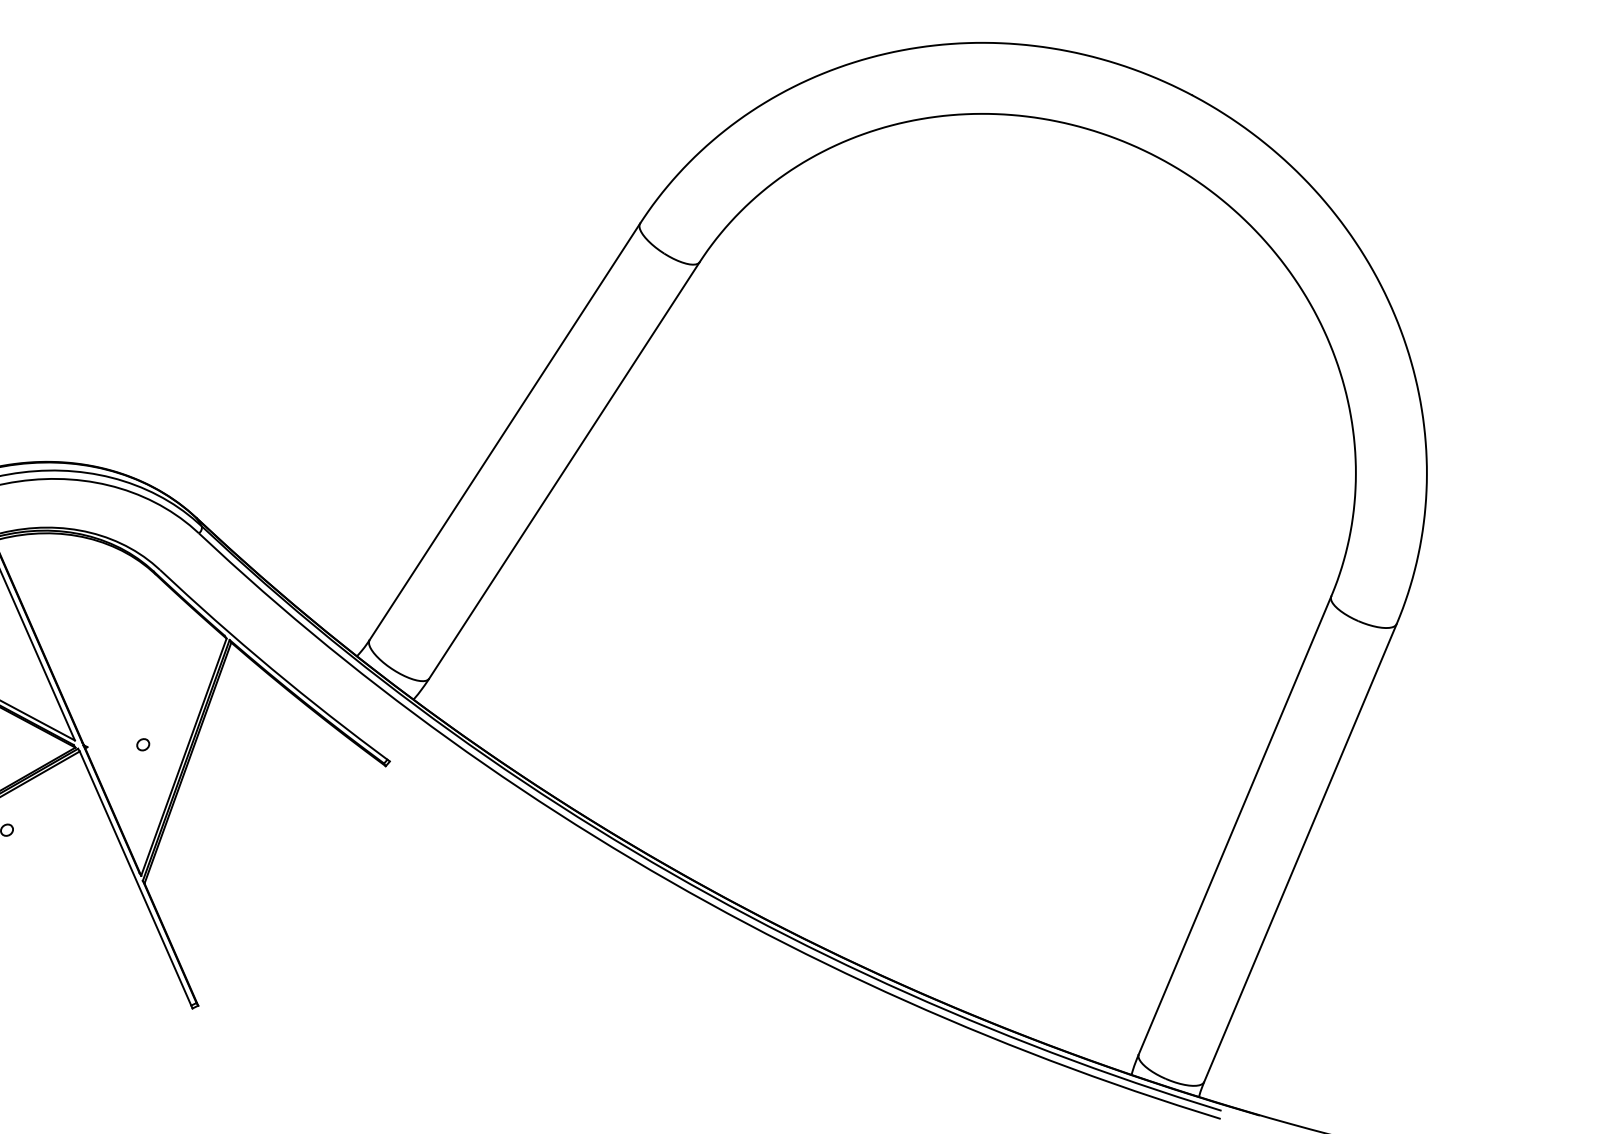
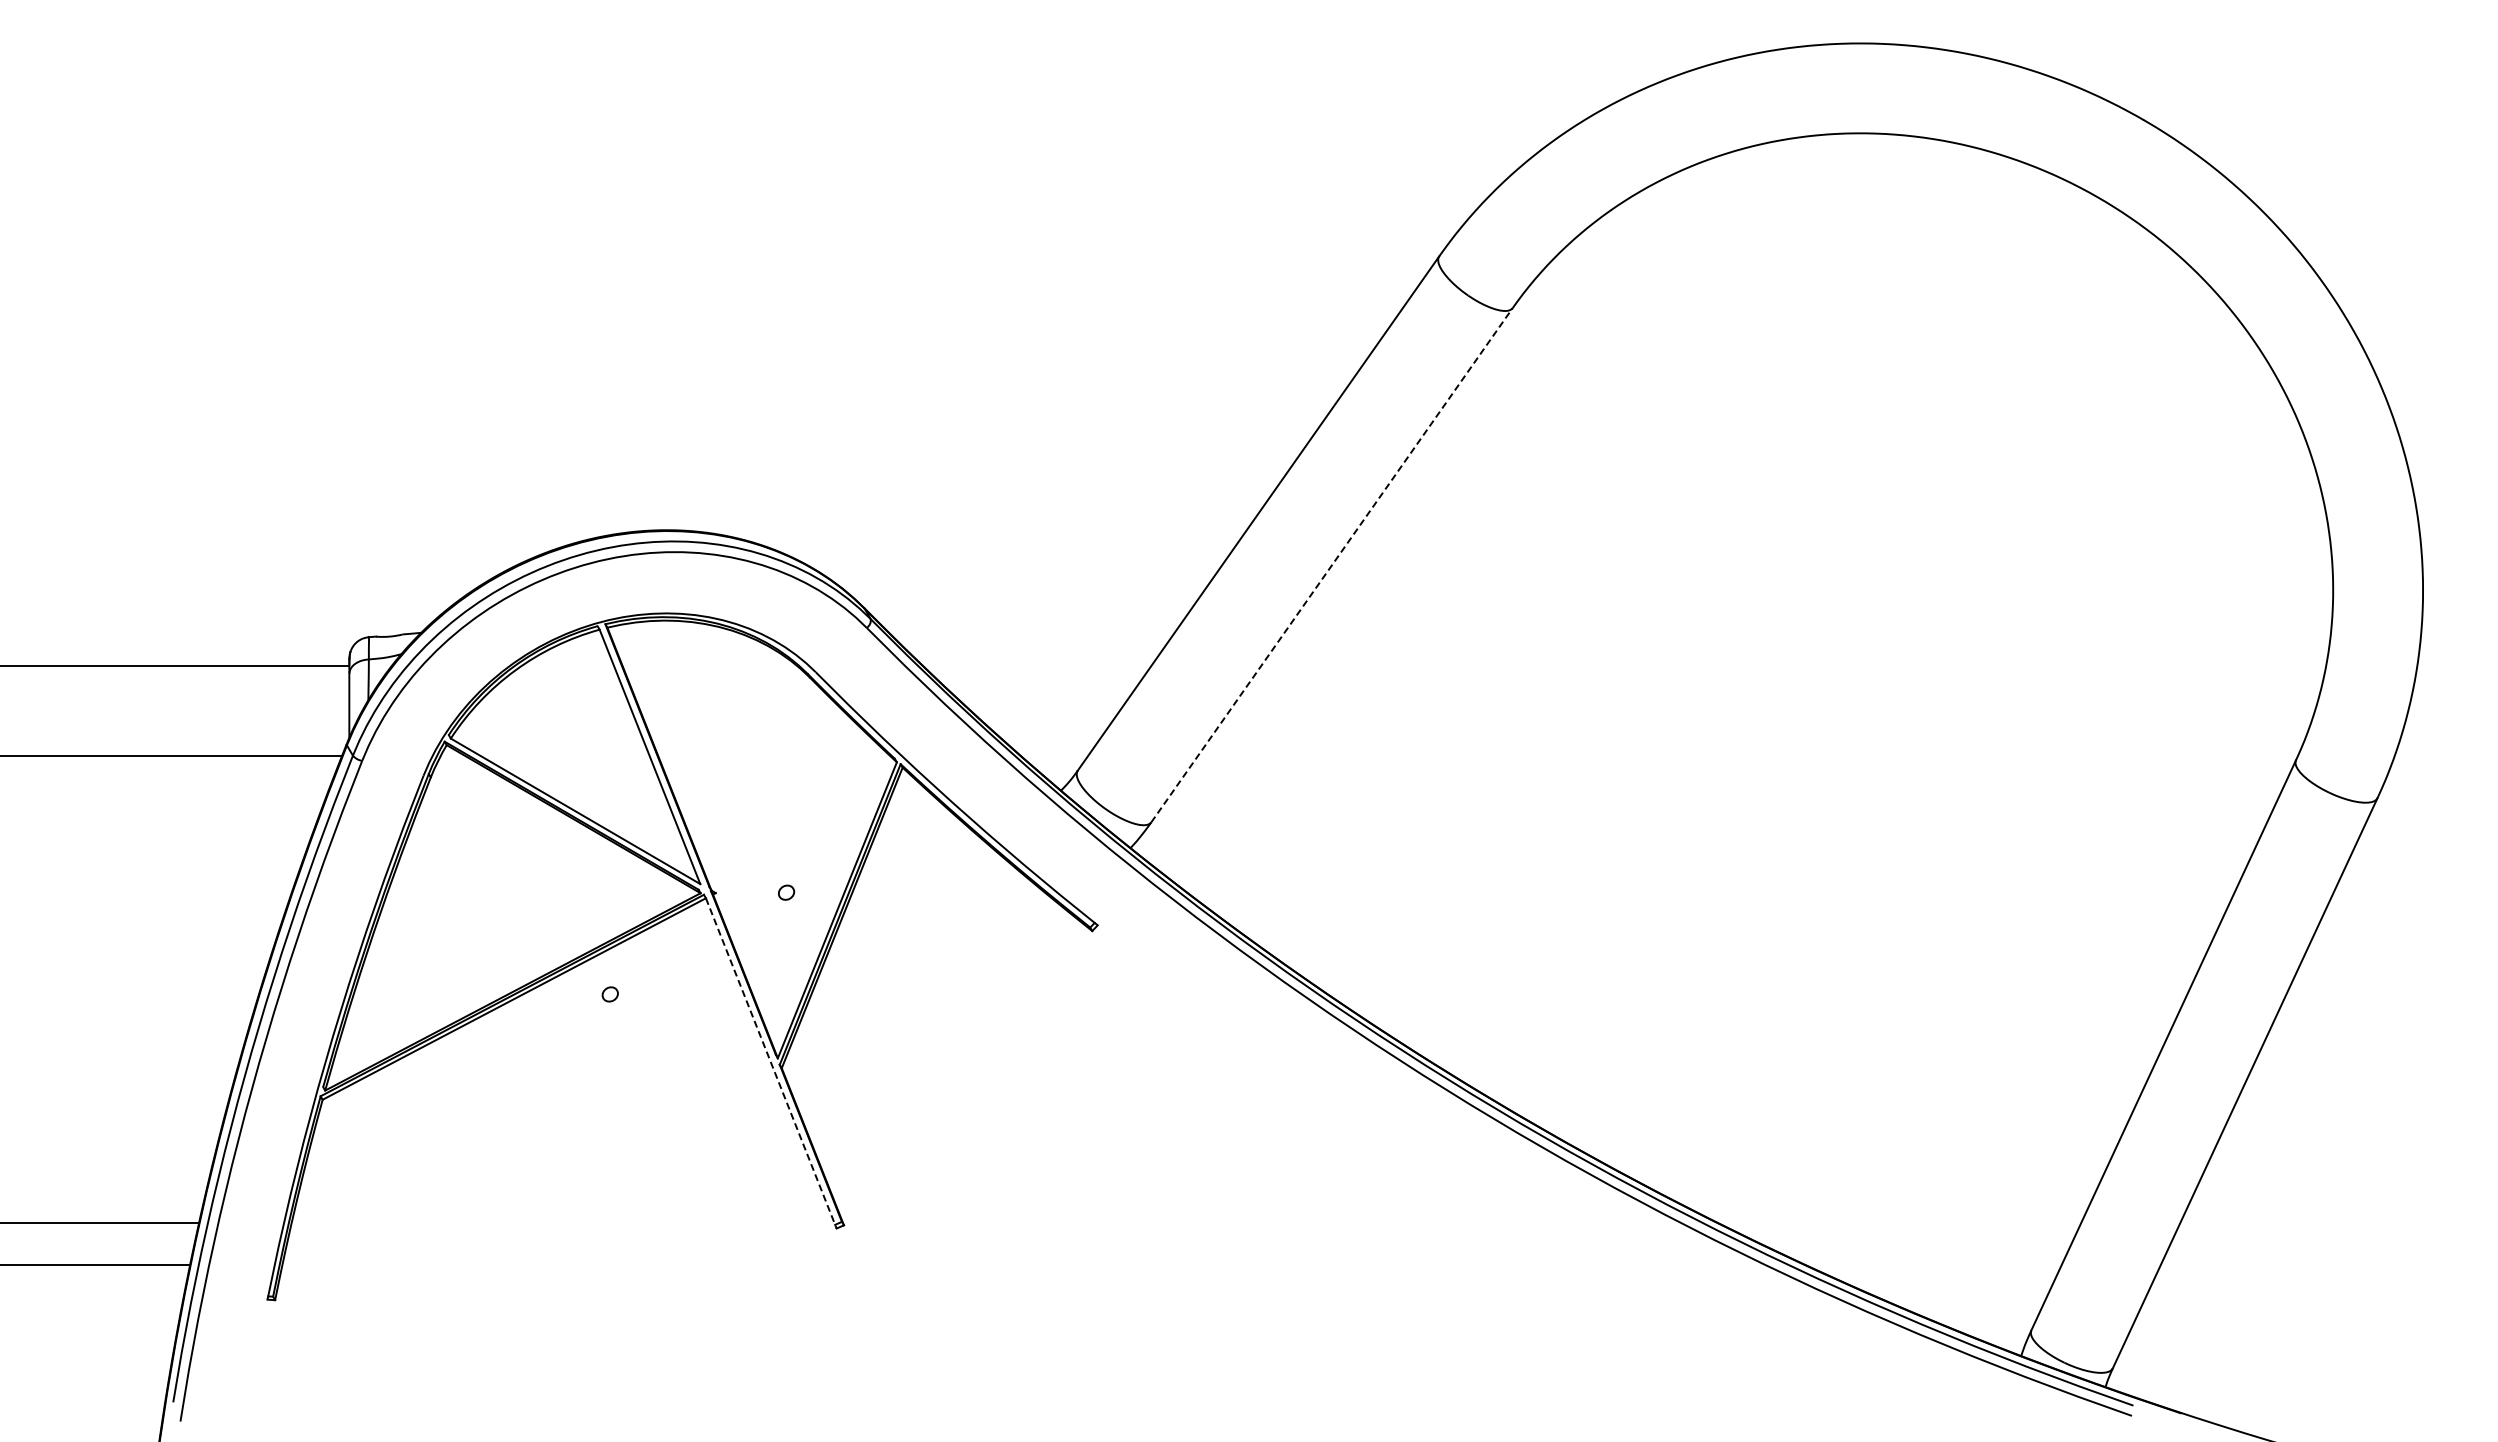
line: (564, 469) -> (1332, 564), solid -> dashed
line: (136, 880) -> (771, 1063), solid -> dashed

